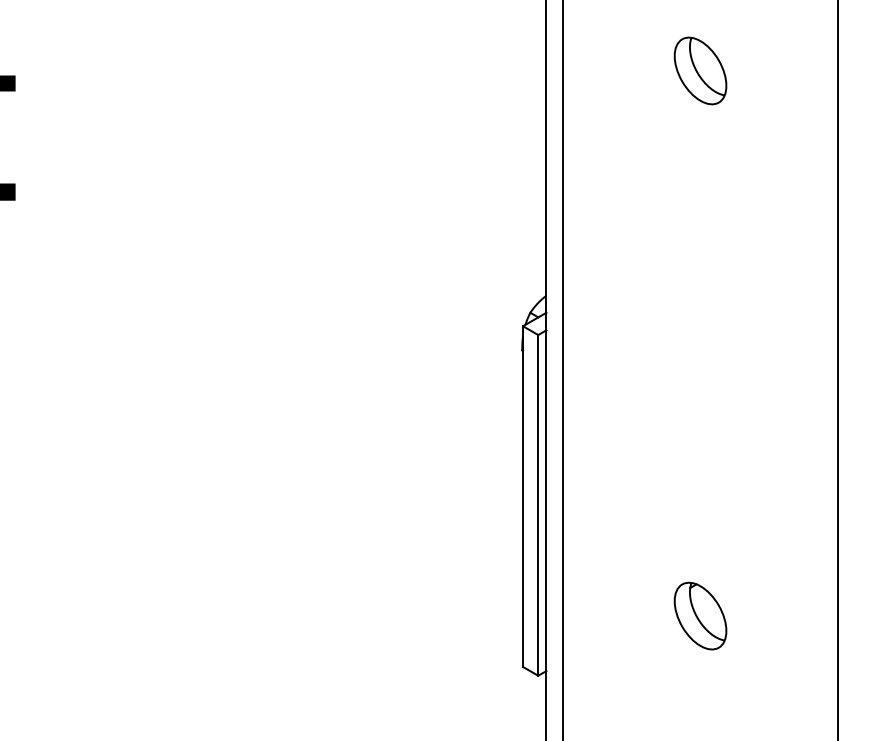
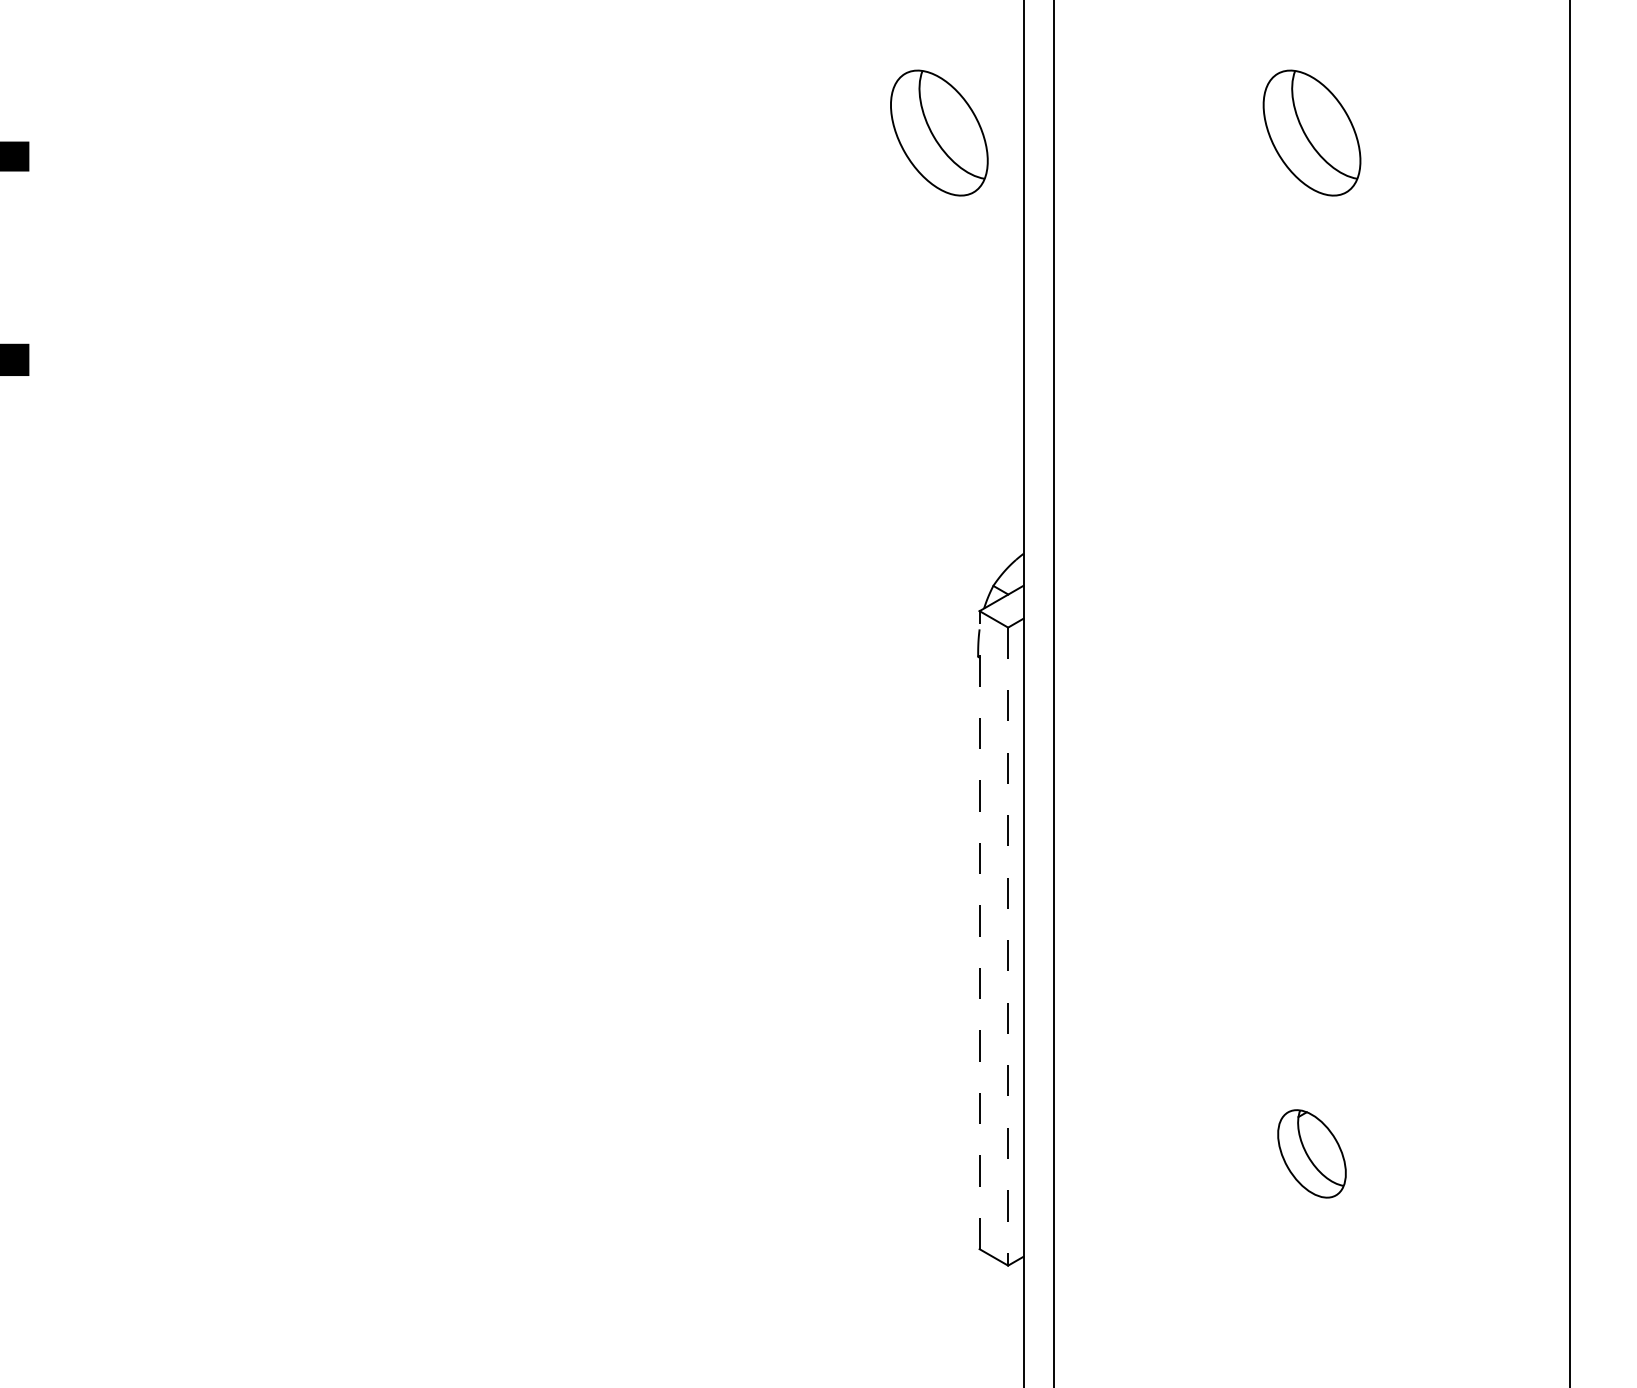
part: (501, 70) -> (939, 132), added
line: (523, 496) -> (980, 929), solid -> dashed
line: (538, 505) -> (1008, 946), solid -> dashed
part: (700, 615) -> (1311, 1152), size x0.7

